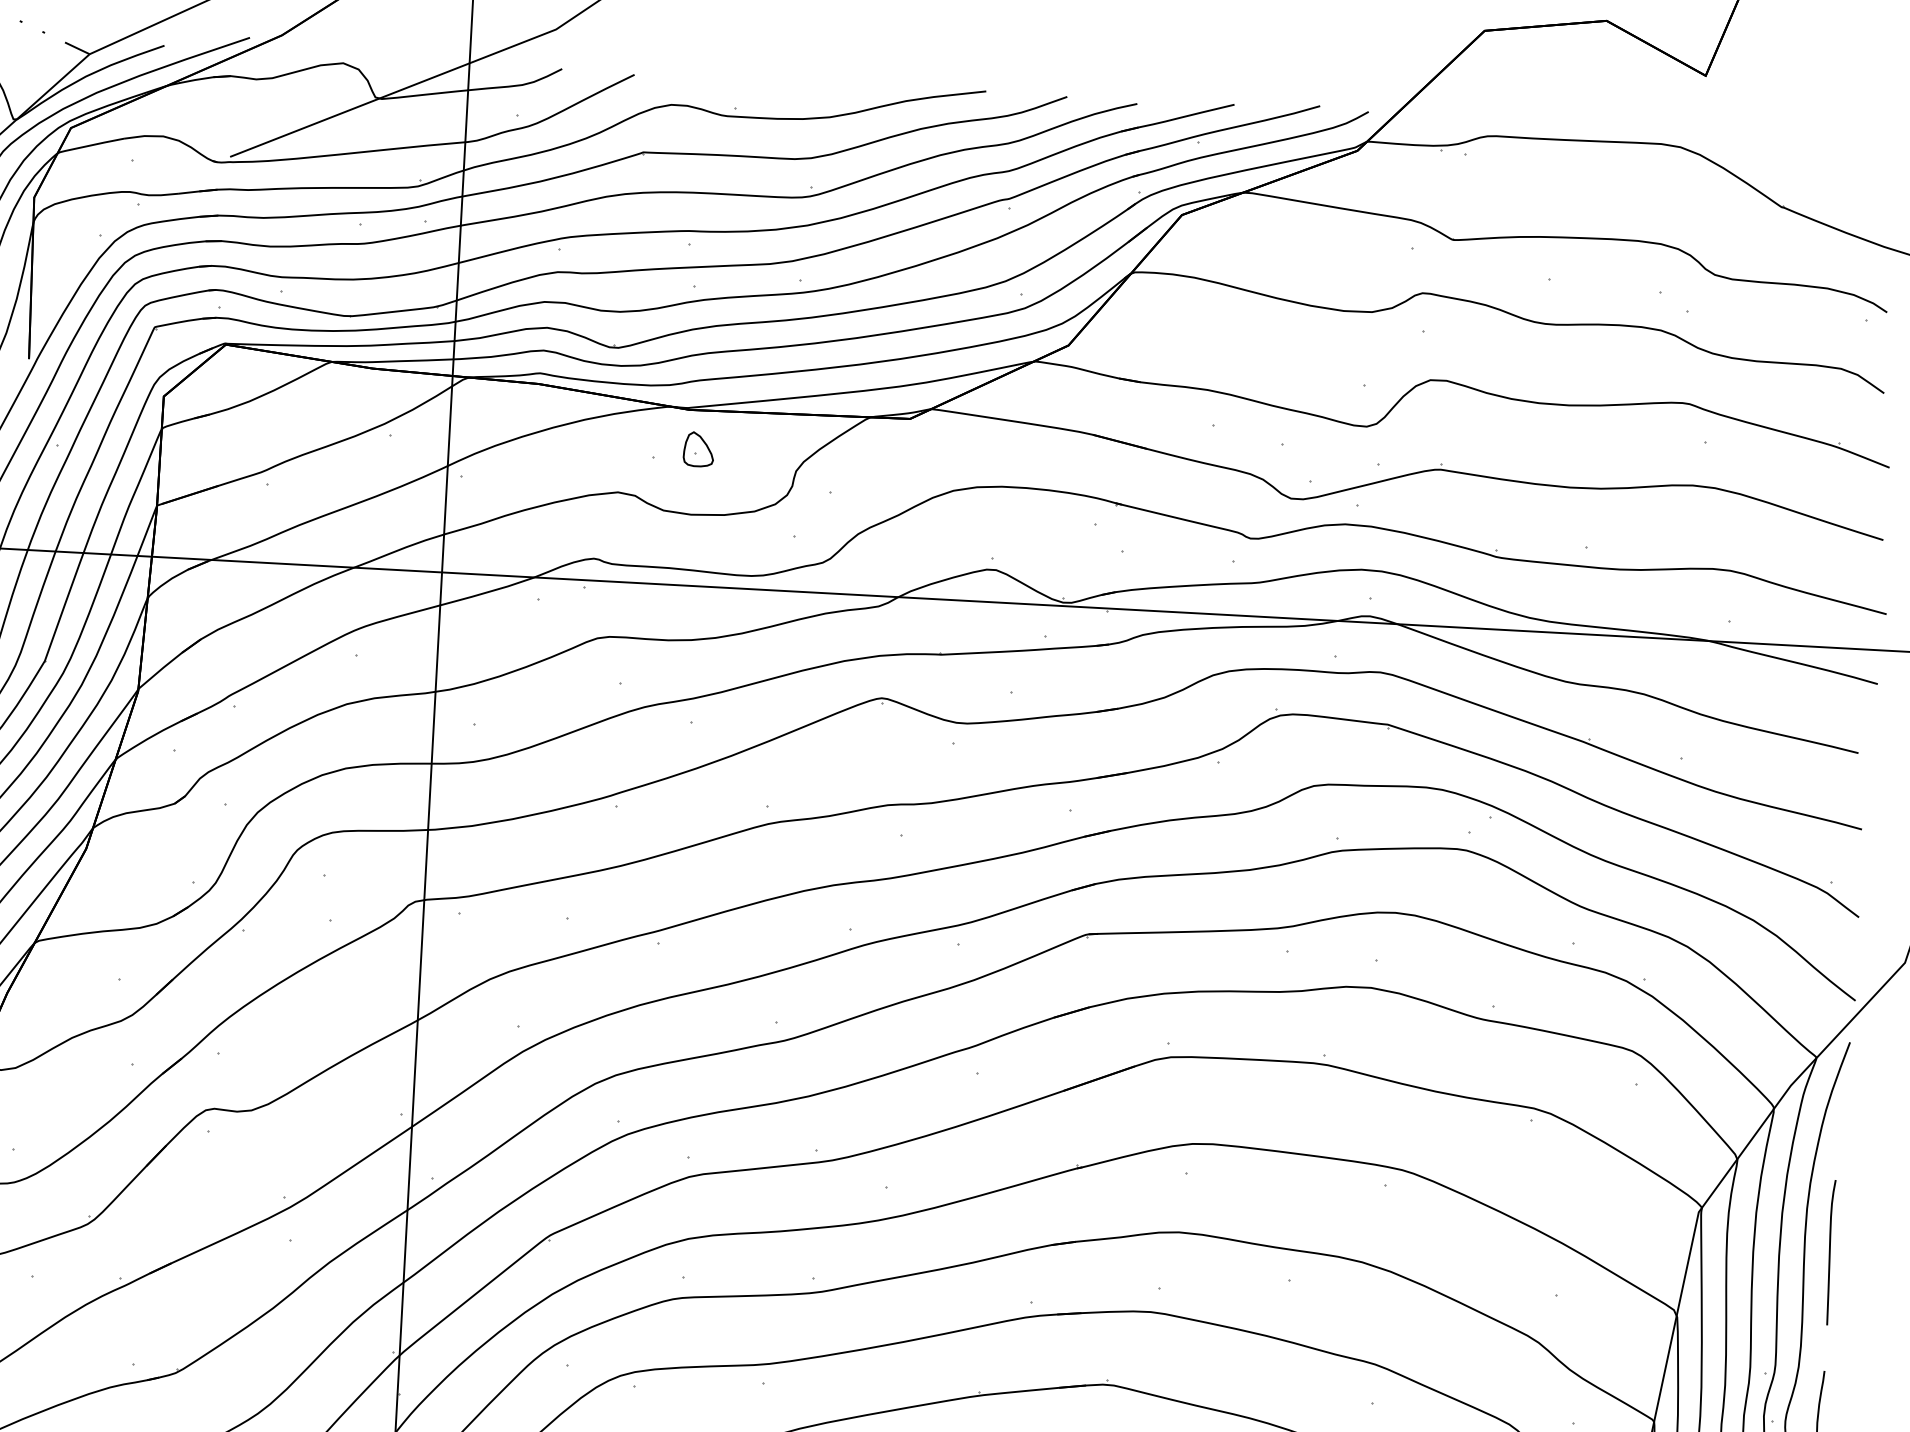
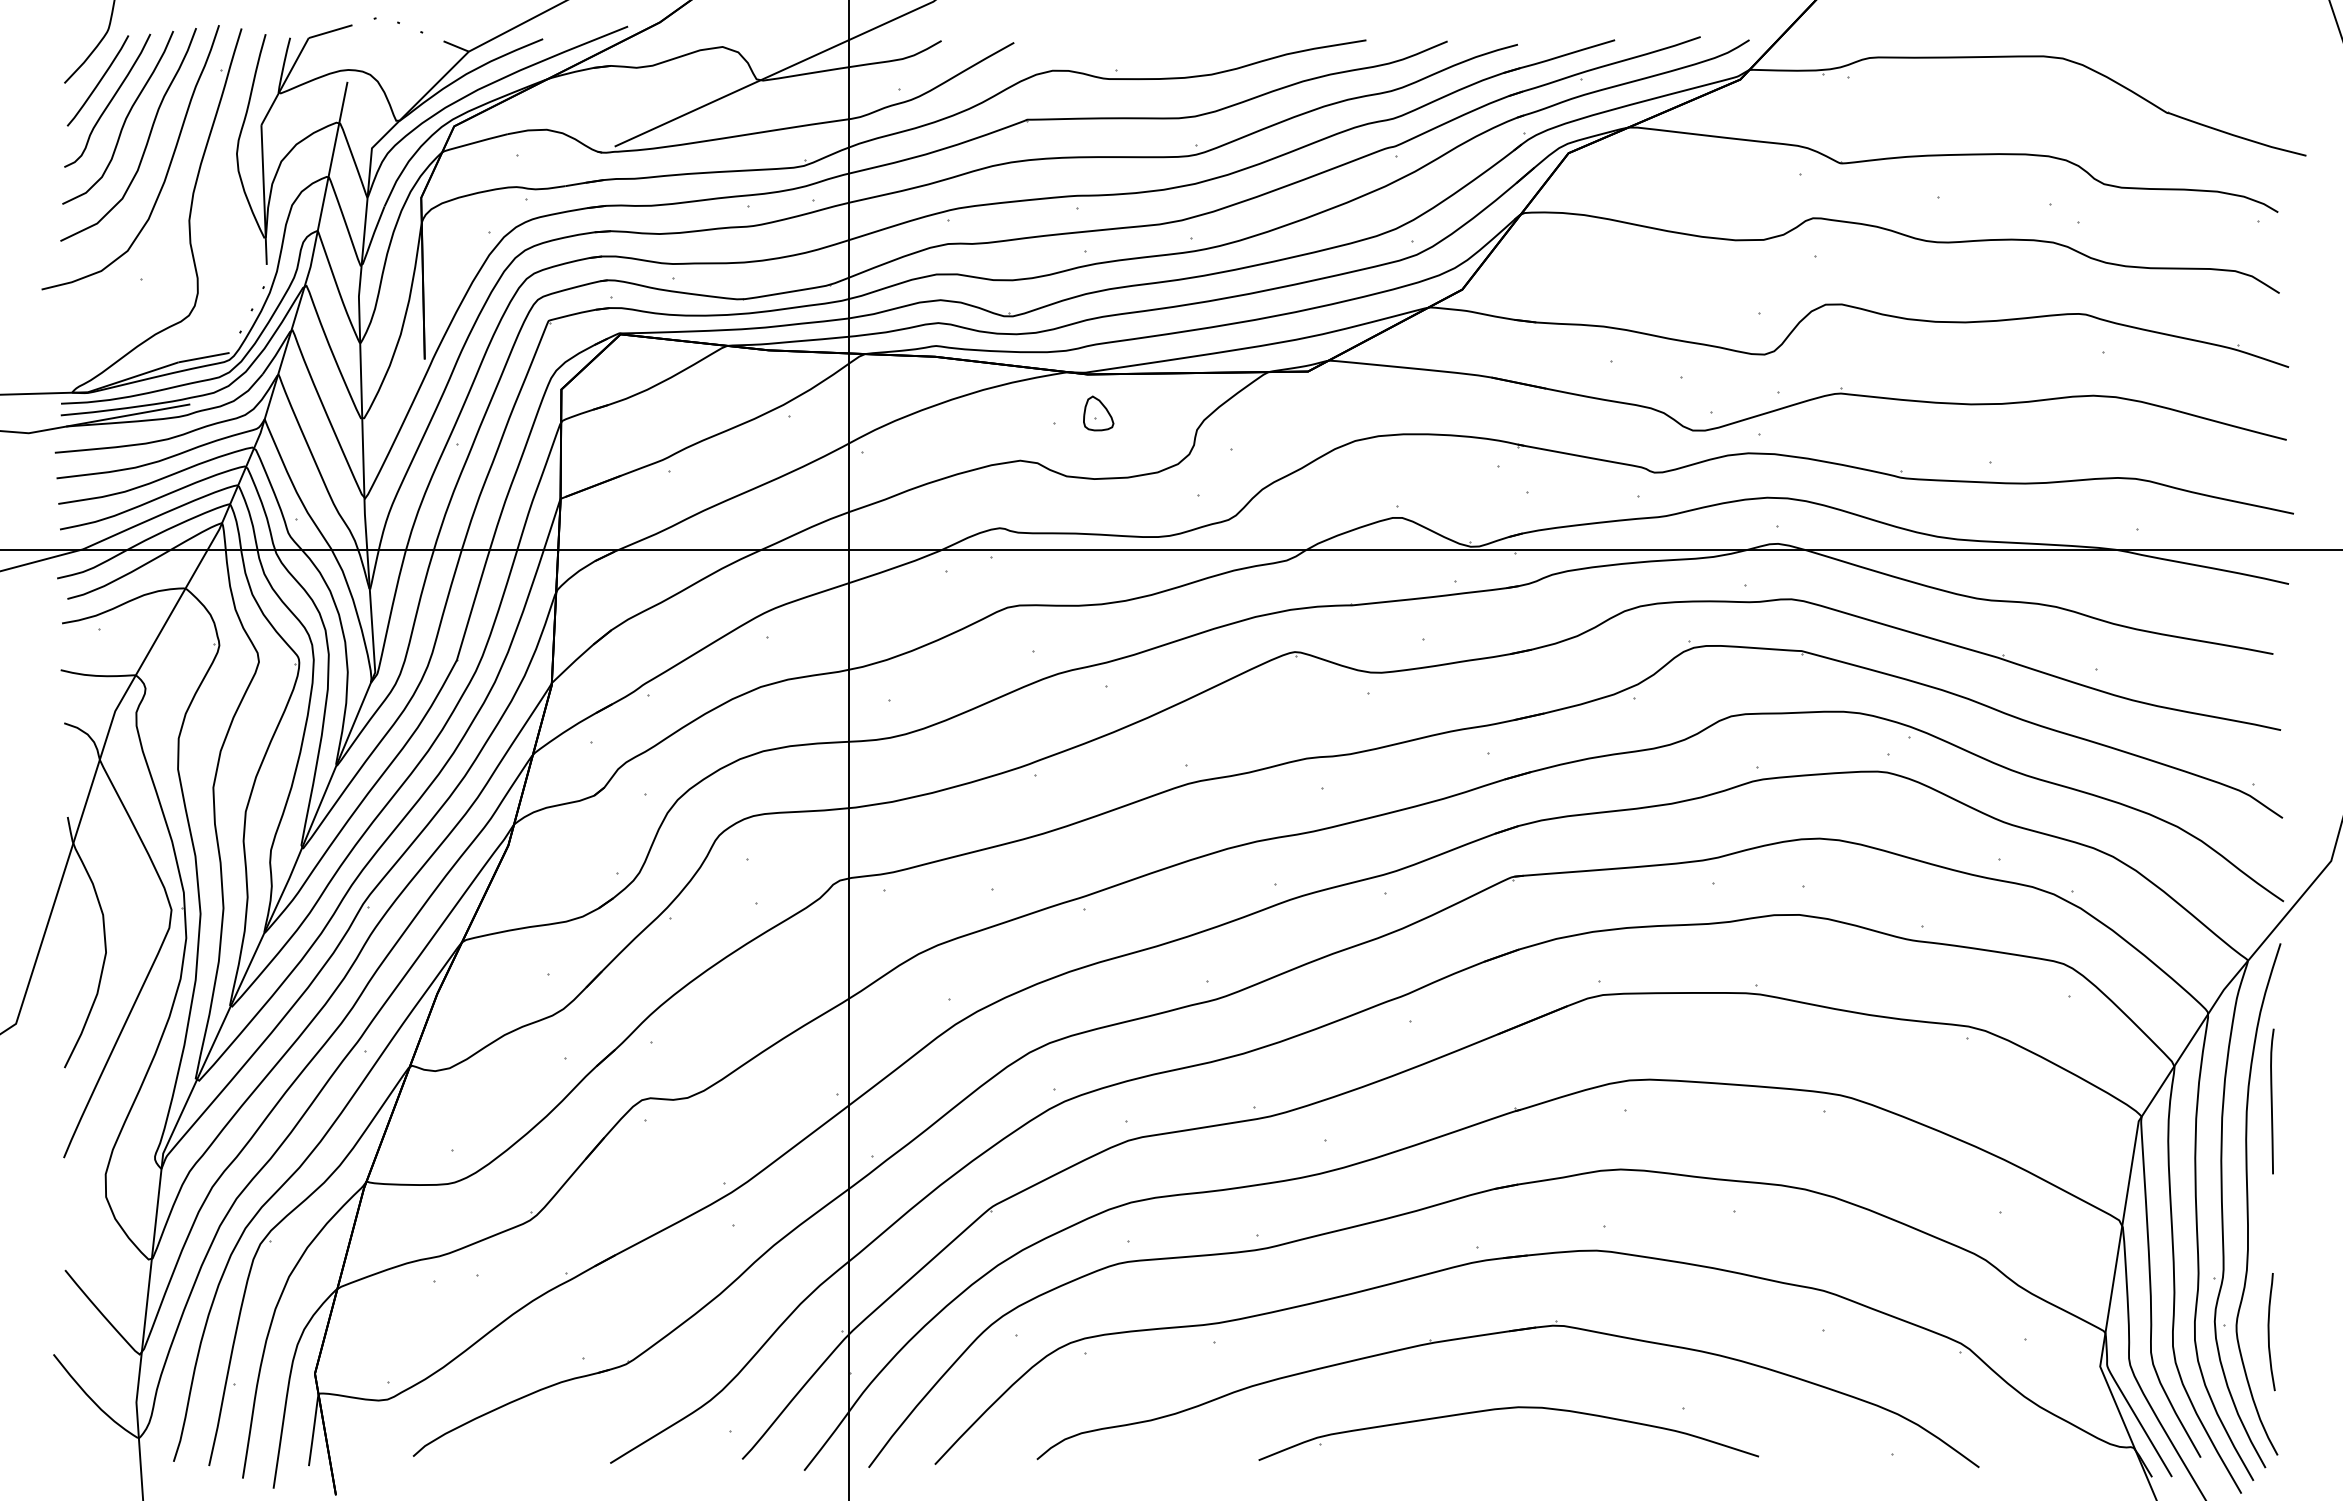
curve: (1830, 1252) -> (2272, 1101), moved

